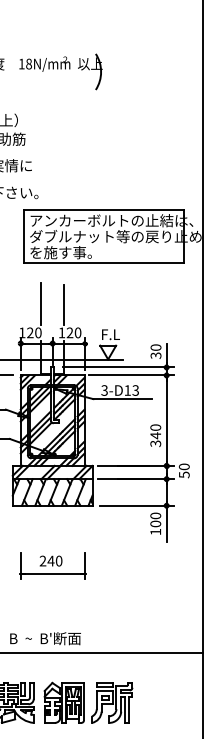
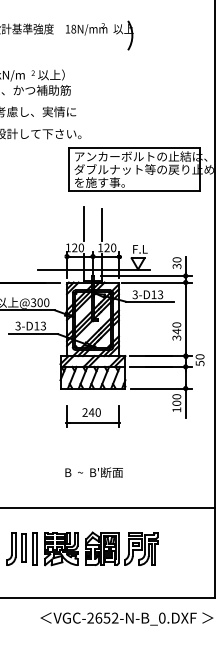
part: (52, 565) -> (92, 416), moved
text: (44, 638) -> (93, 472), moved

